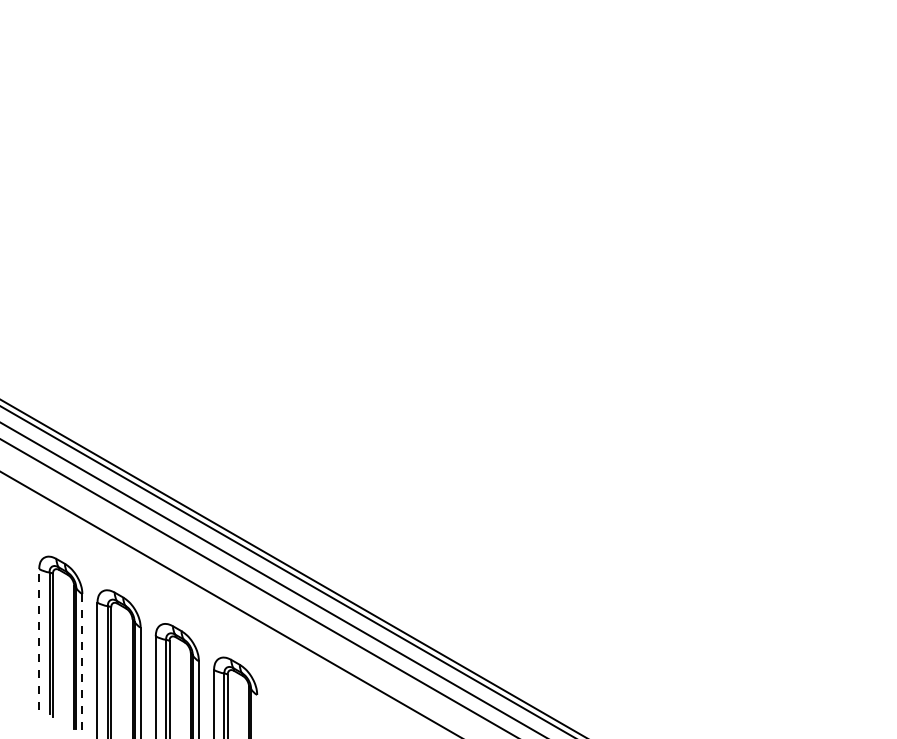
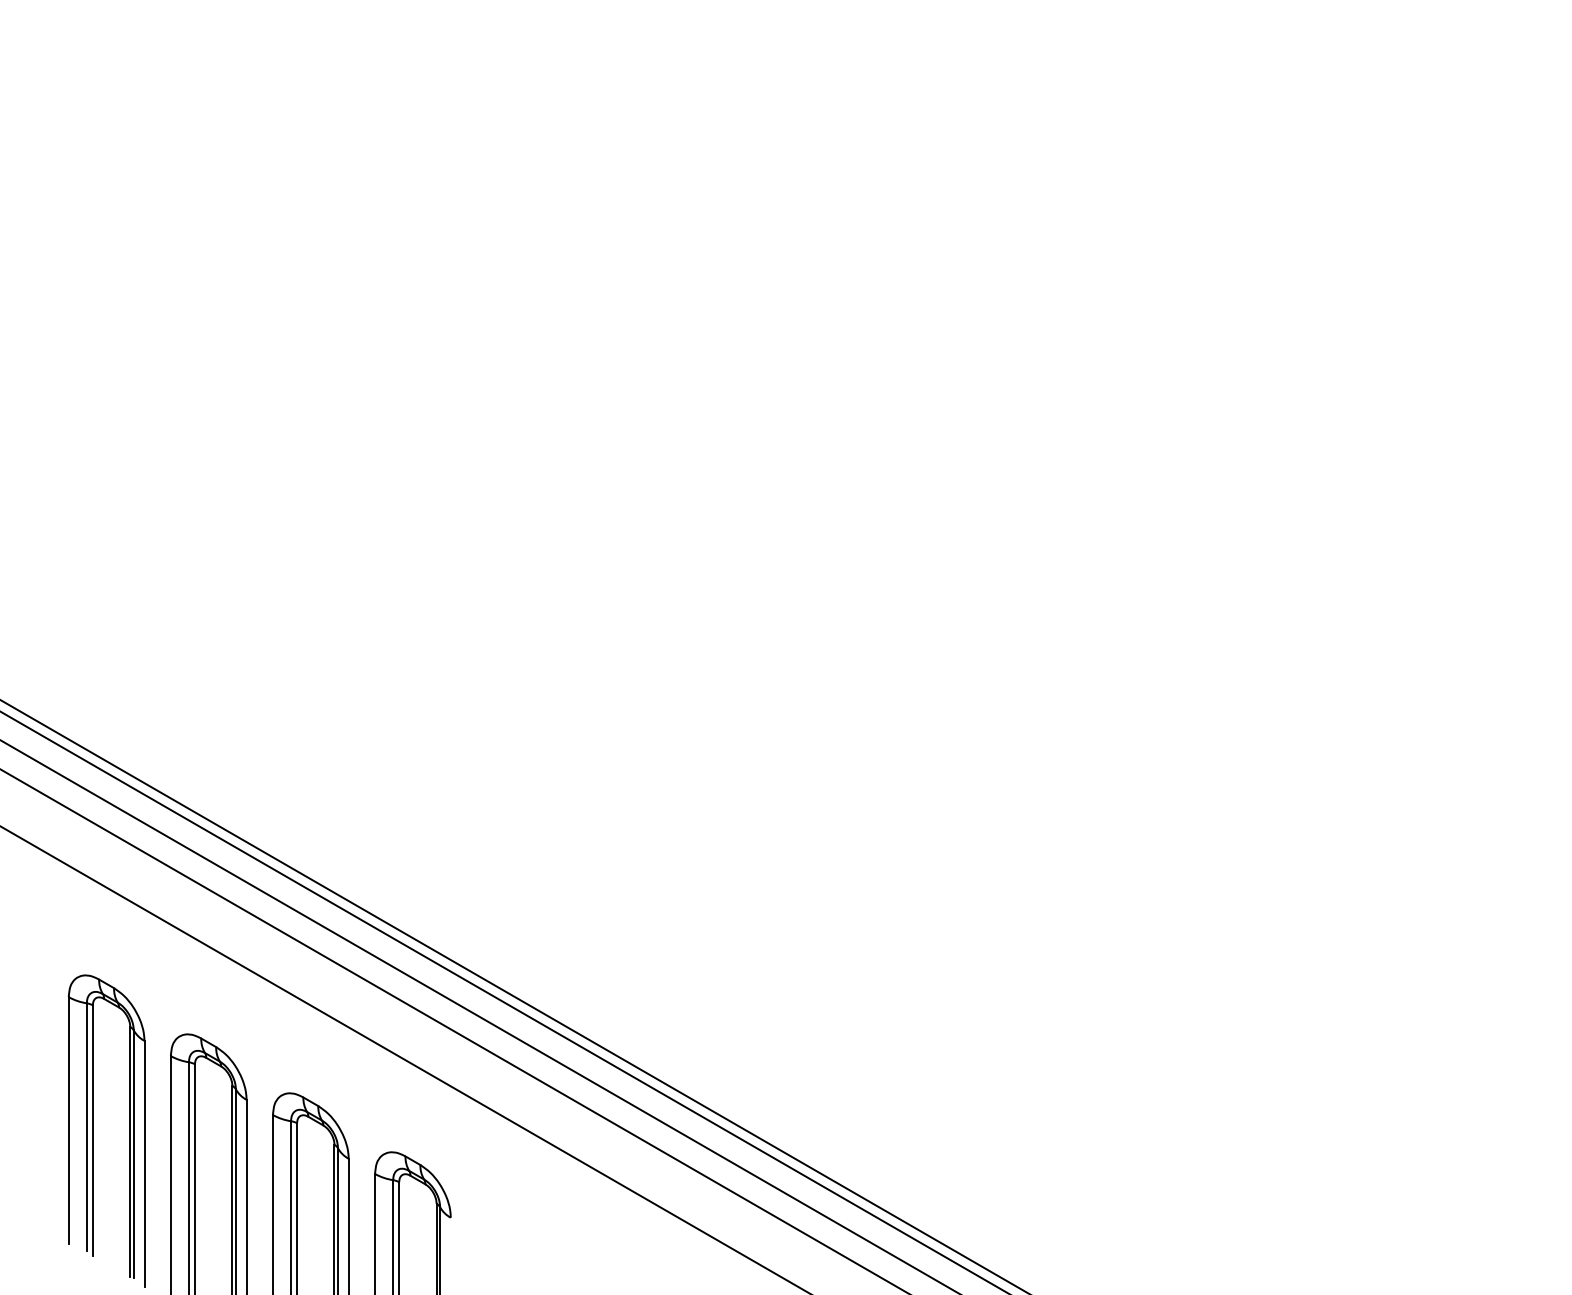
line: (39, 638) -> (69, 1118), dashed -> solid
line: (82, 664) -> (144, 1164), dashed -> solid

